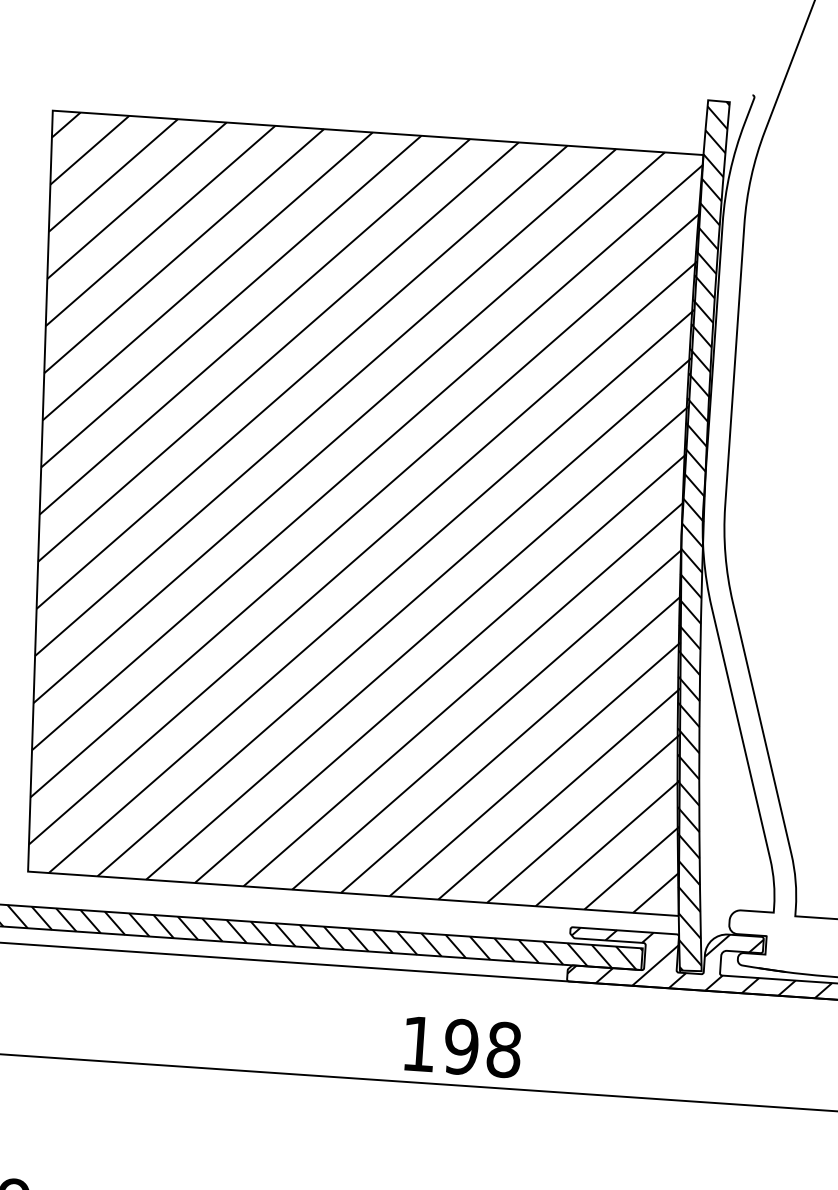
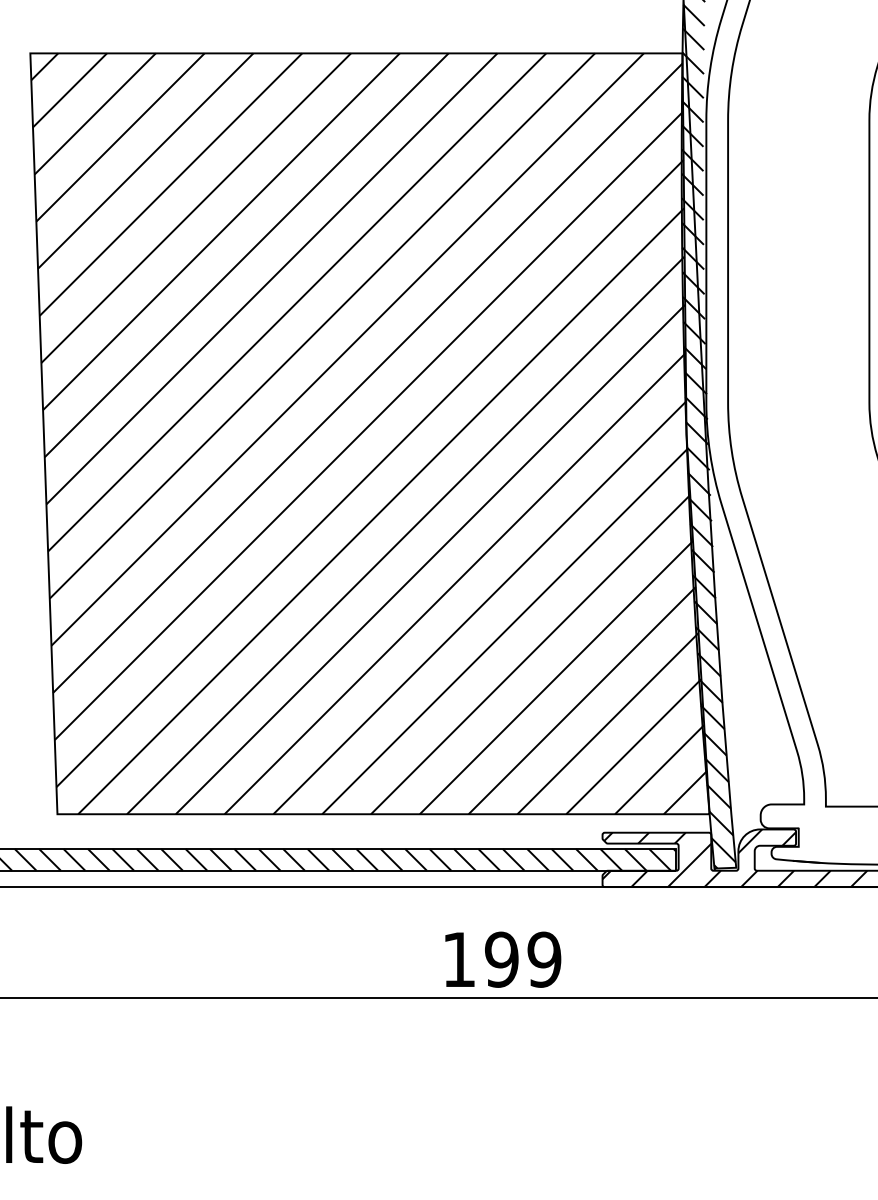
text: (504, 1049) -> (544, 959), 198 -> 199

